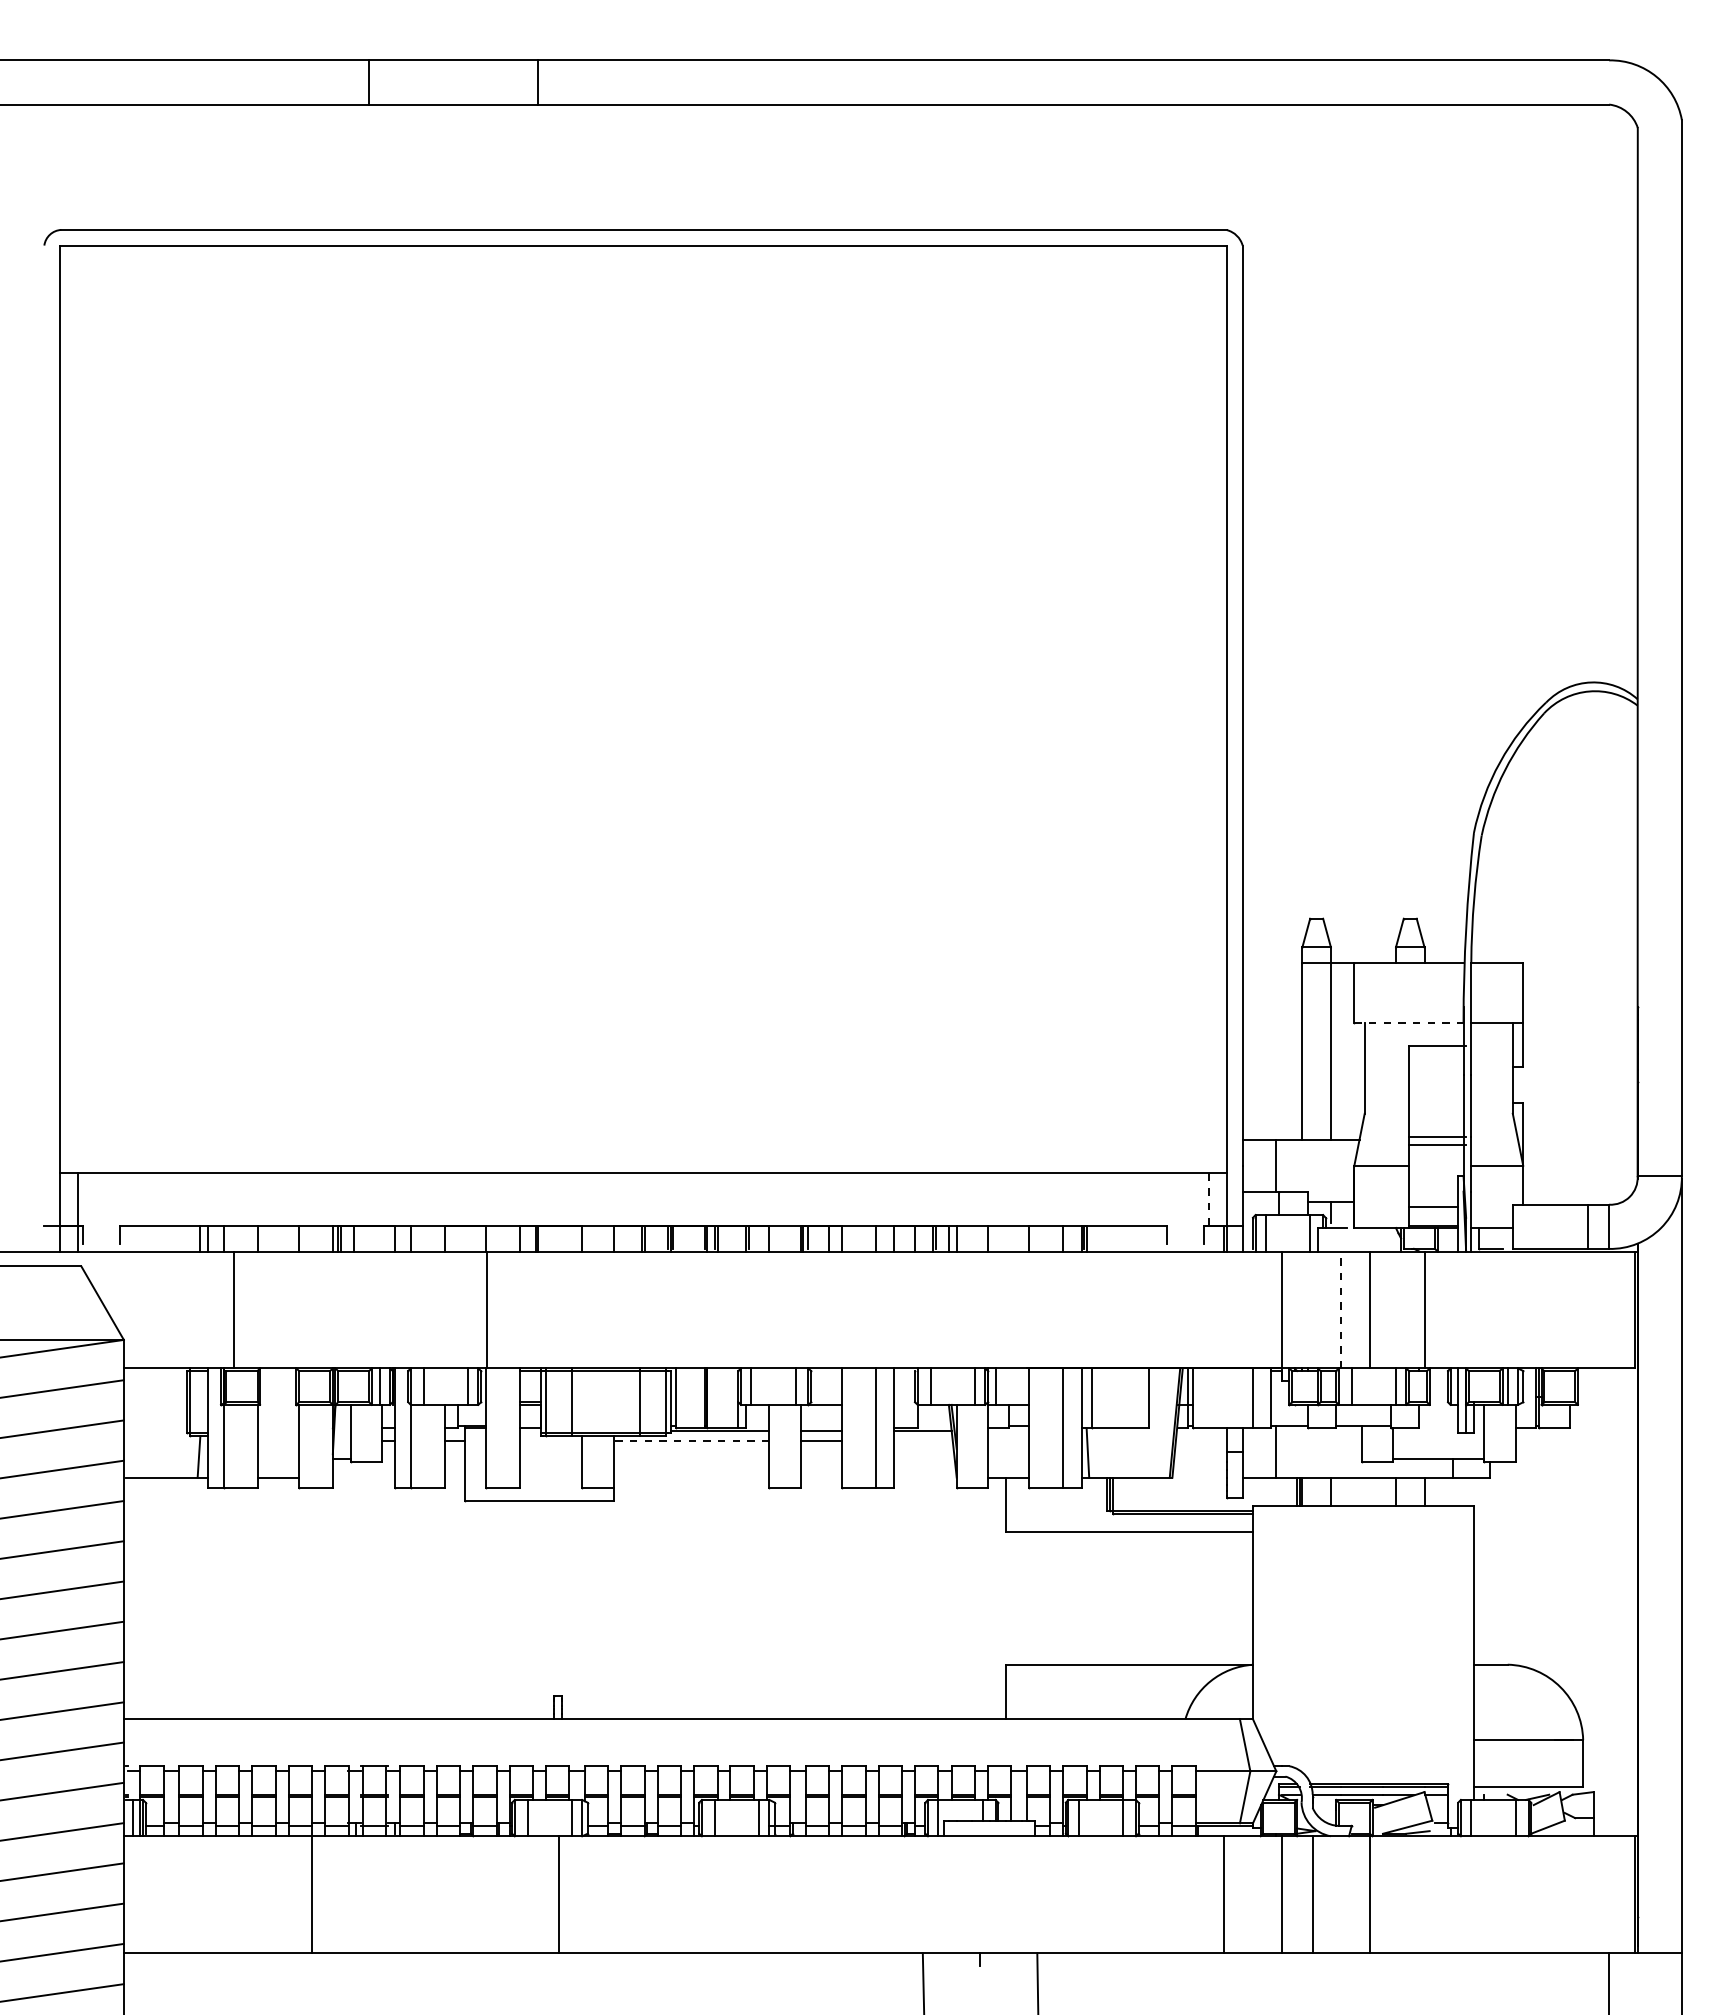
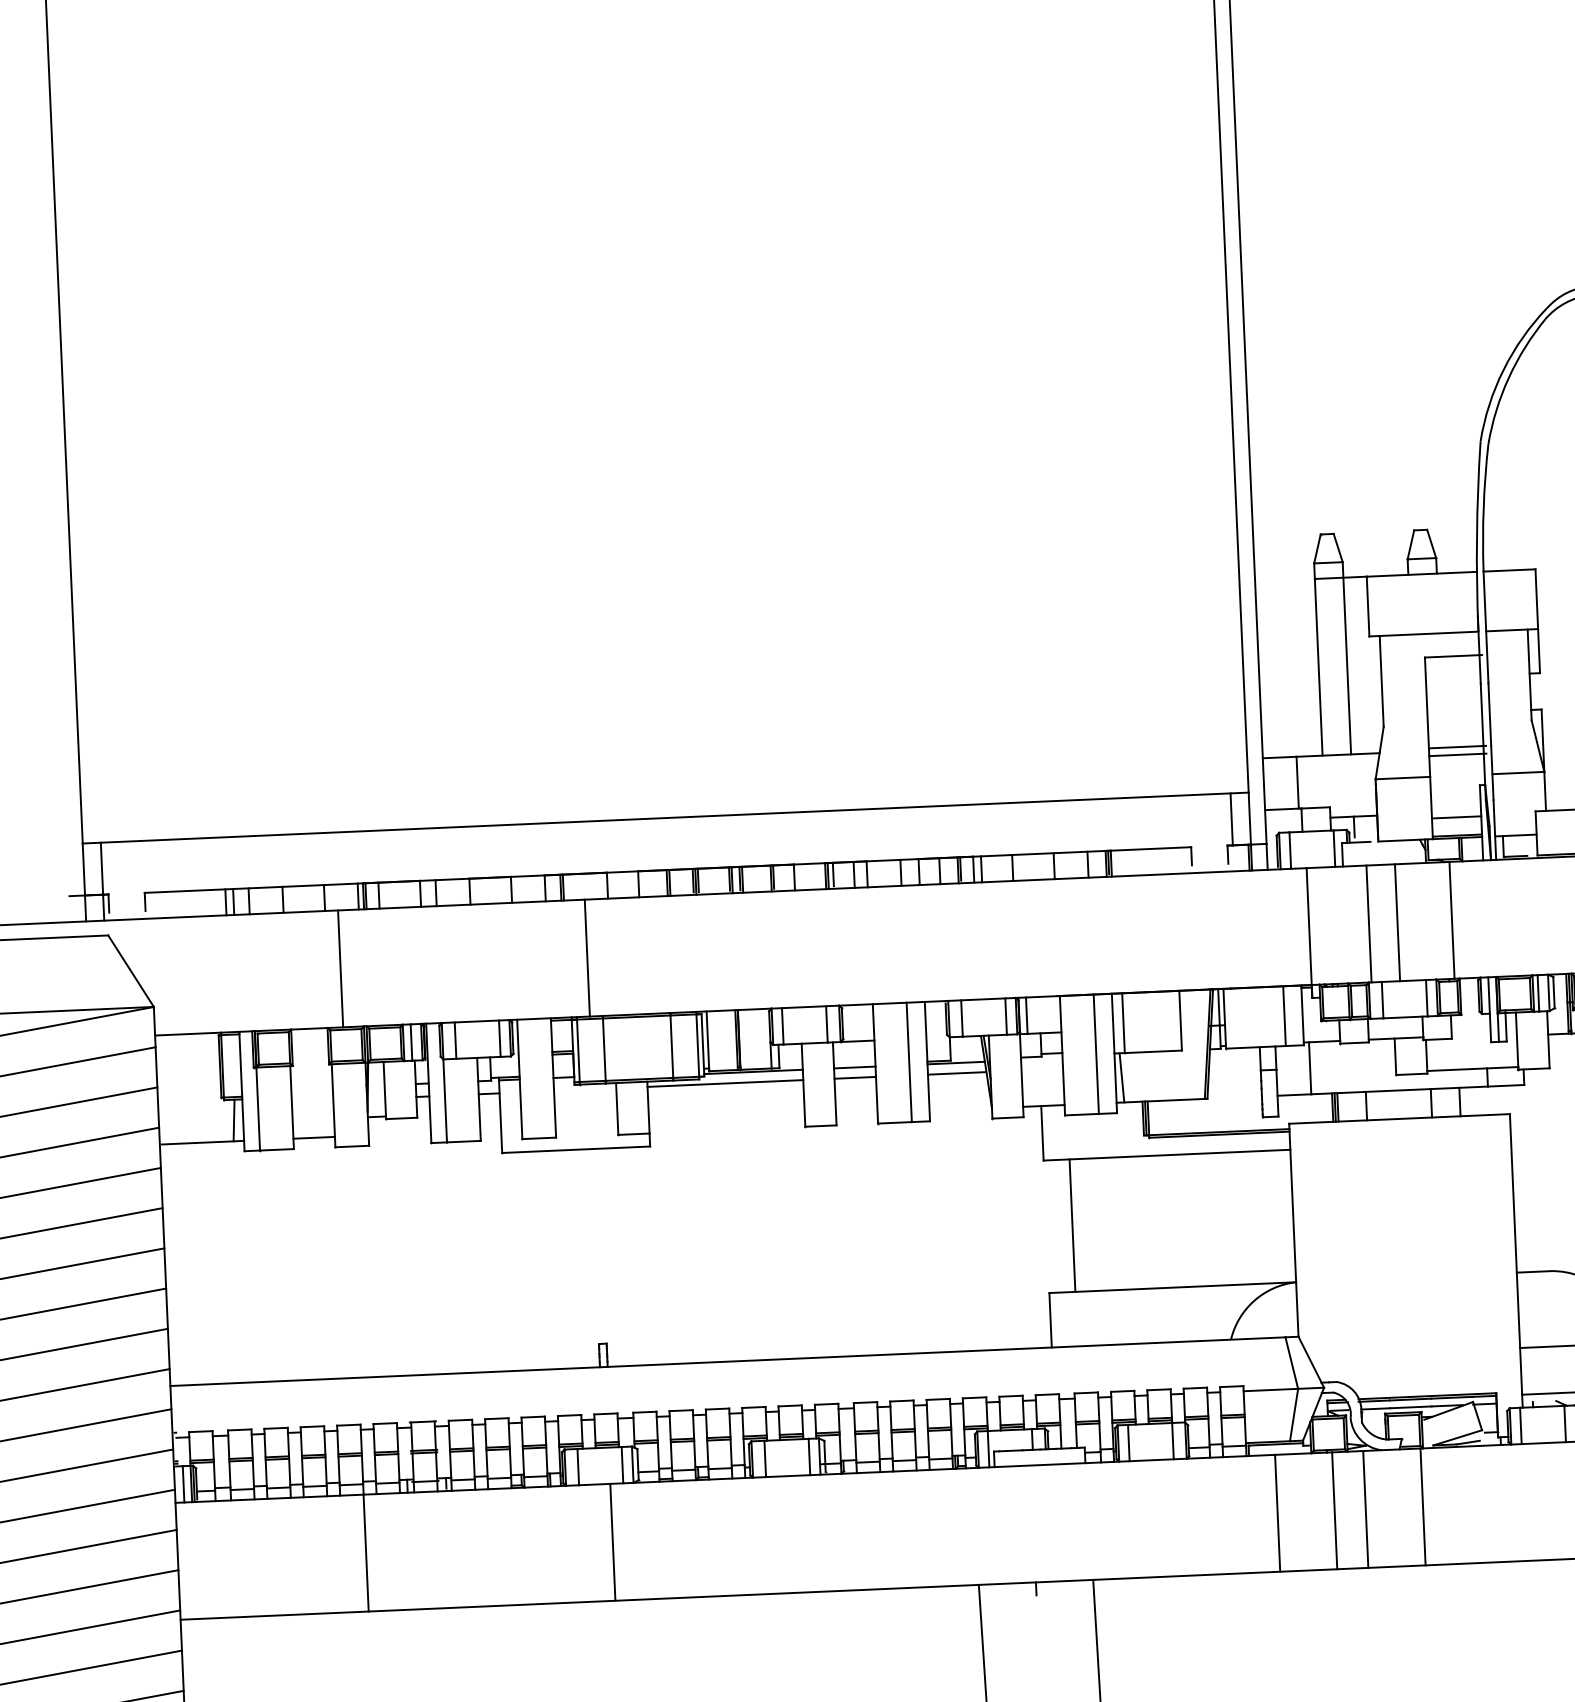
line: (1408, 1022) -> (1423, 633), dashed -> solid
line: (1208, 1200) -> (1231, 820), dashed -> solid
line: (234, 1309) -> (341, 968), moved
line: (487, 1309) -> (587, 957), moved
line: (1341, 1309) -> (1369, 923), dashed -> solid
line: (691, 1441) -> (725, 1083), dashed -> solid
line: (922, 1441) -> (956, 1073), added
line: (1032, 1598) -> (1072, 1225), added

